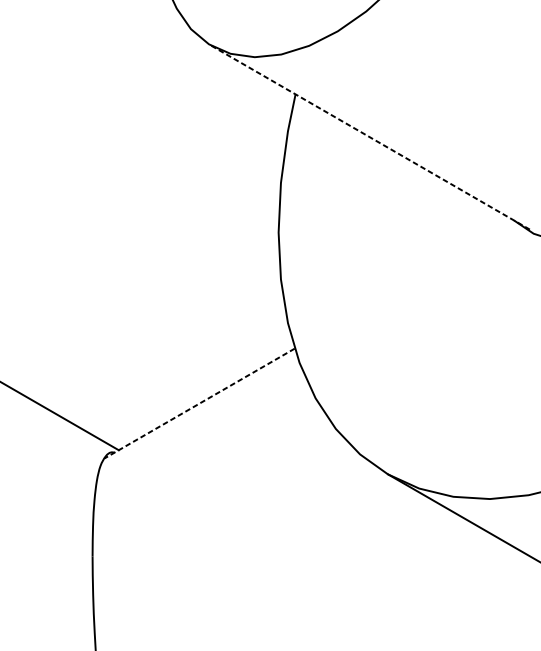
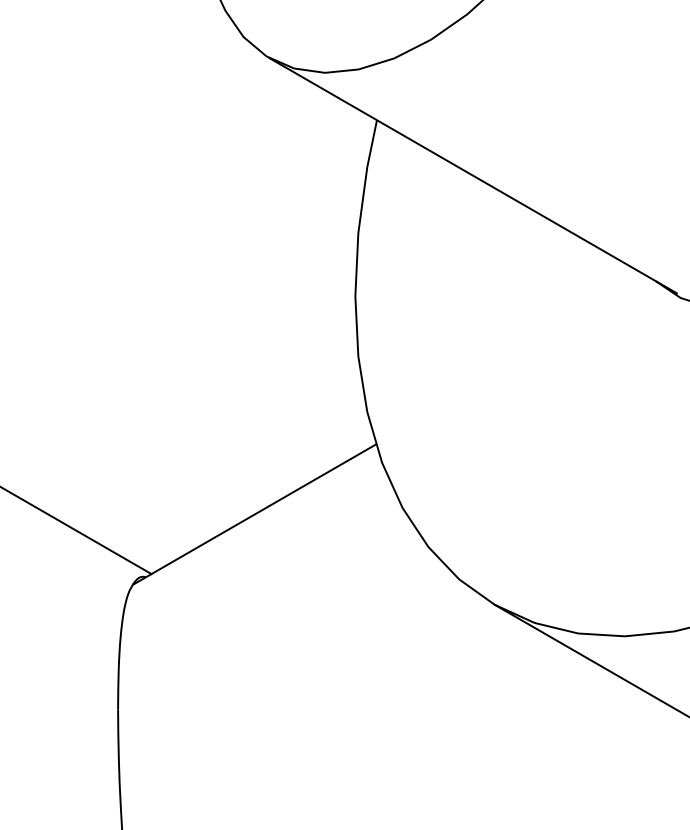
line: (371, 138) -> (473, 176), dashed -> solid
line: (199, 403) -> (254, 514), dashed -> solid

